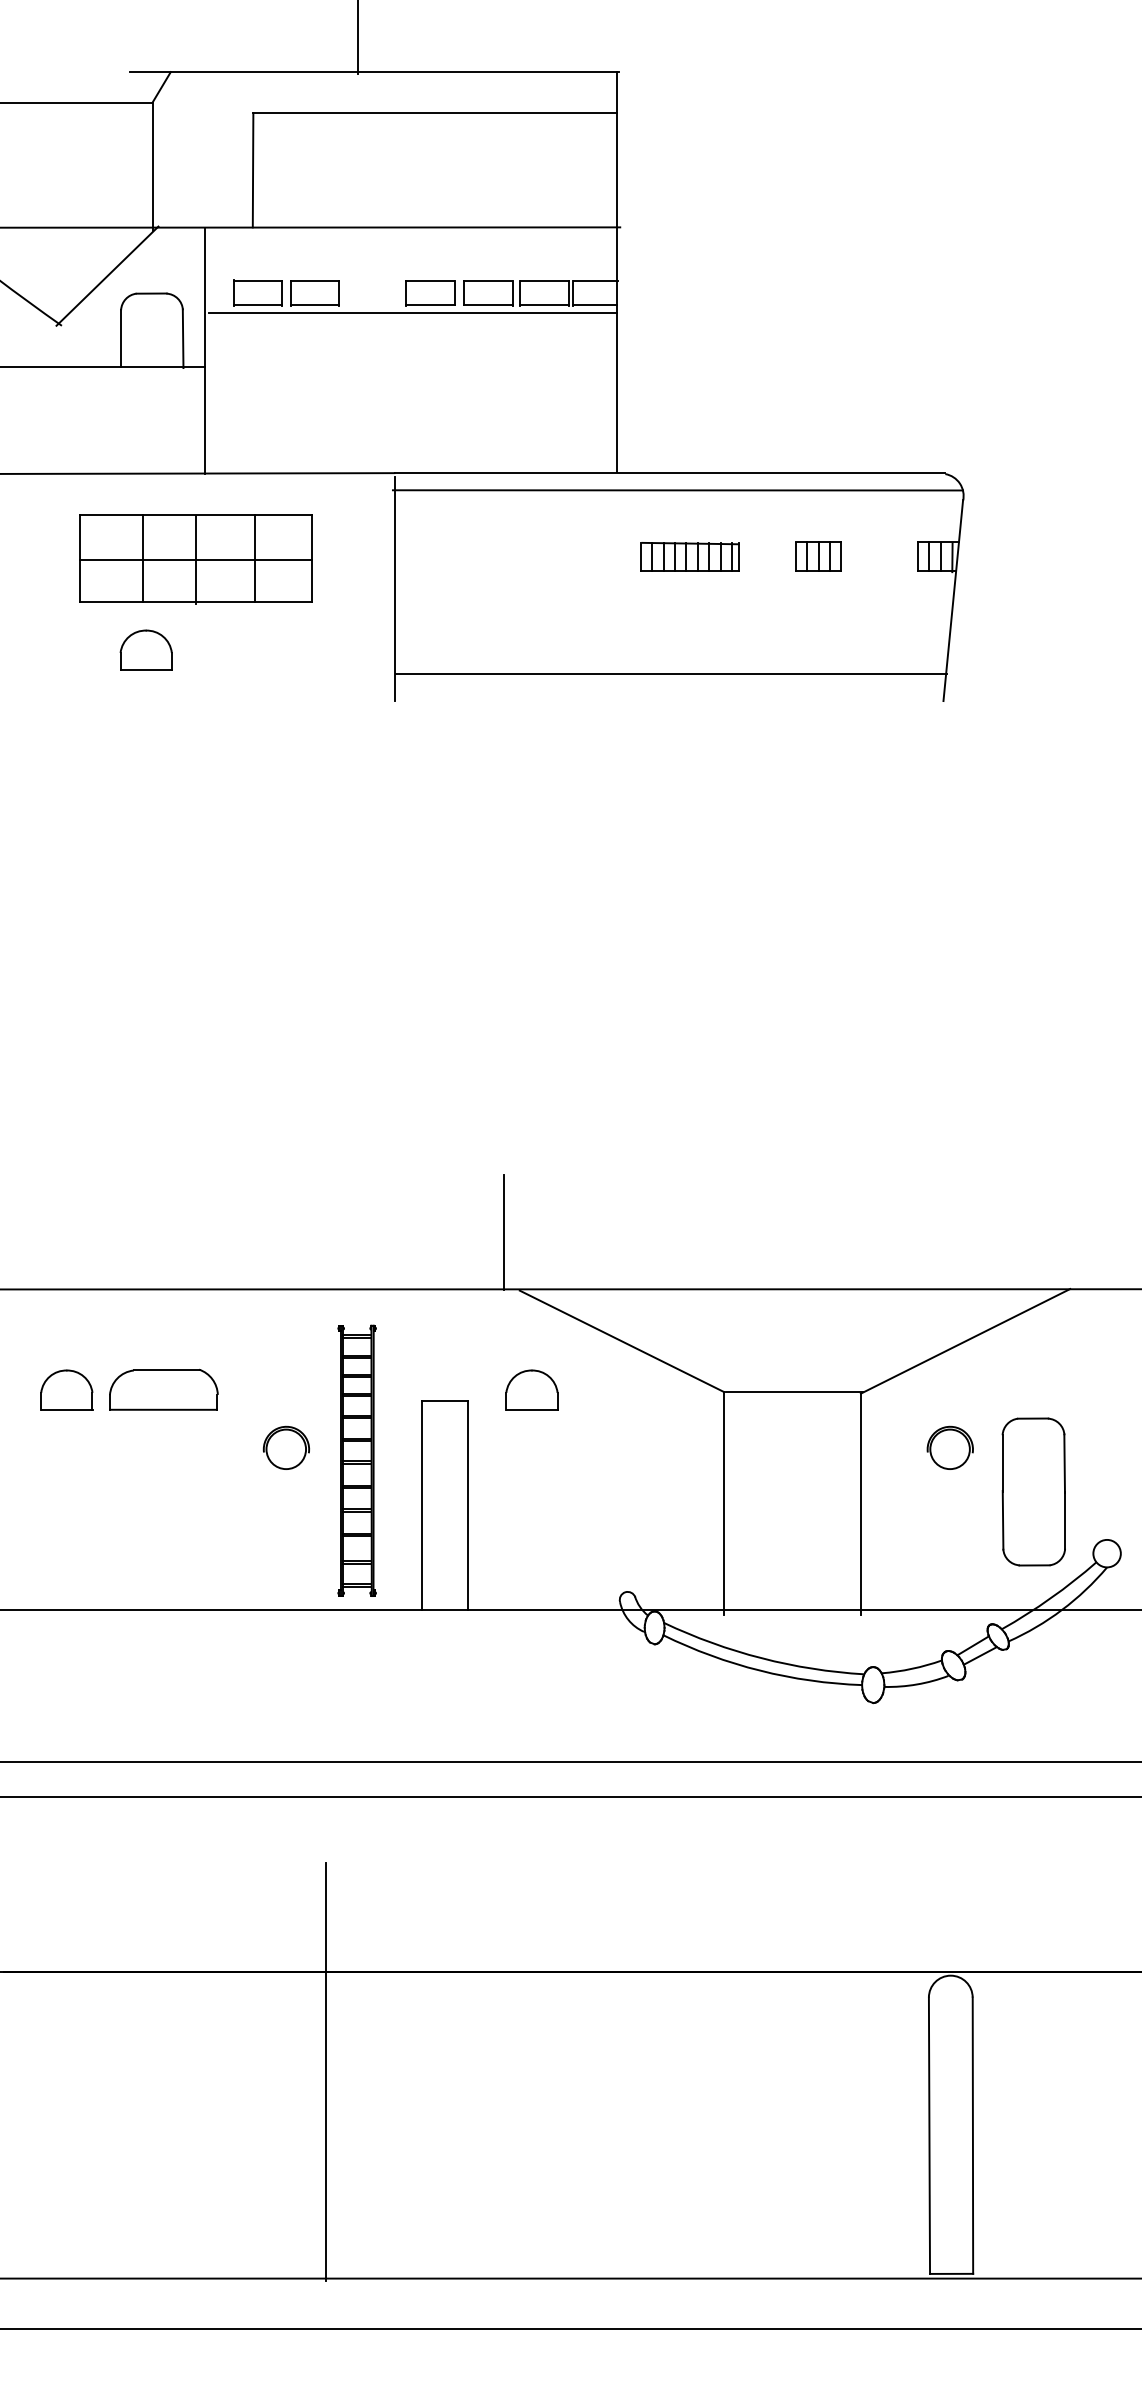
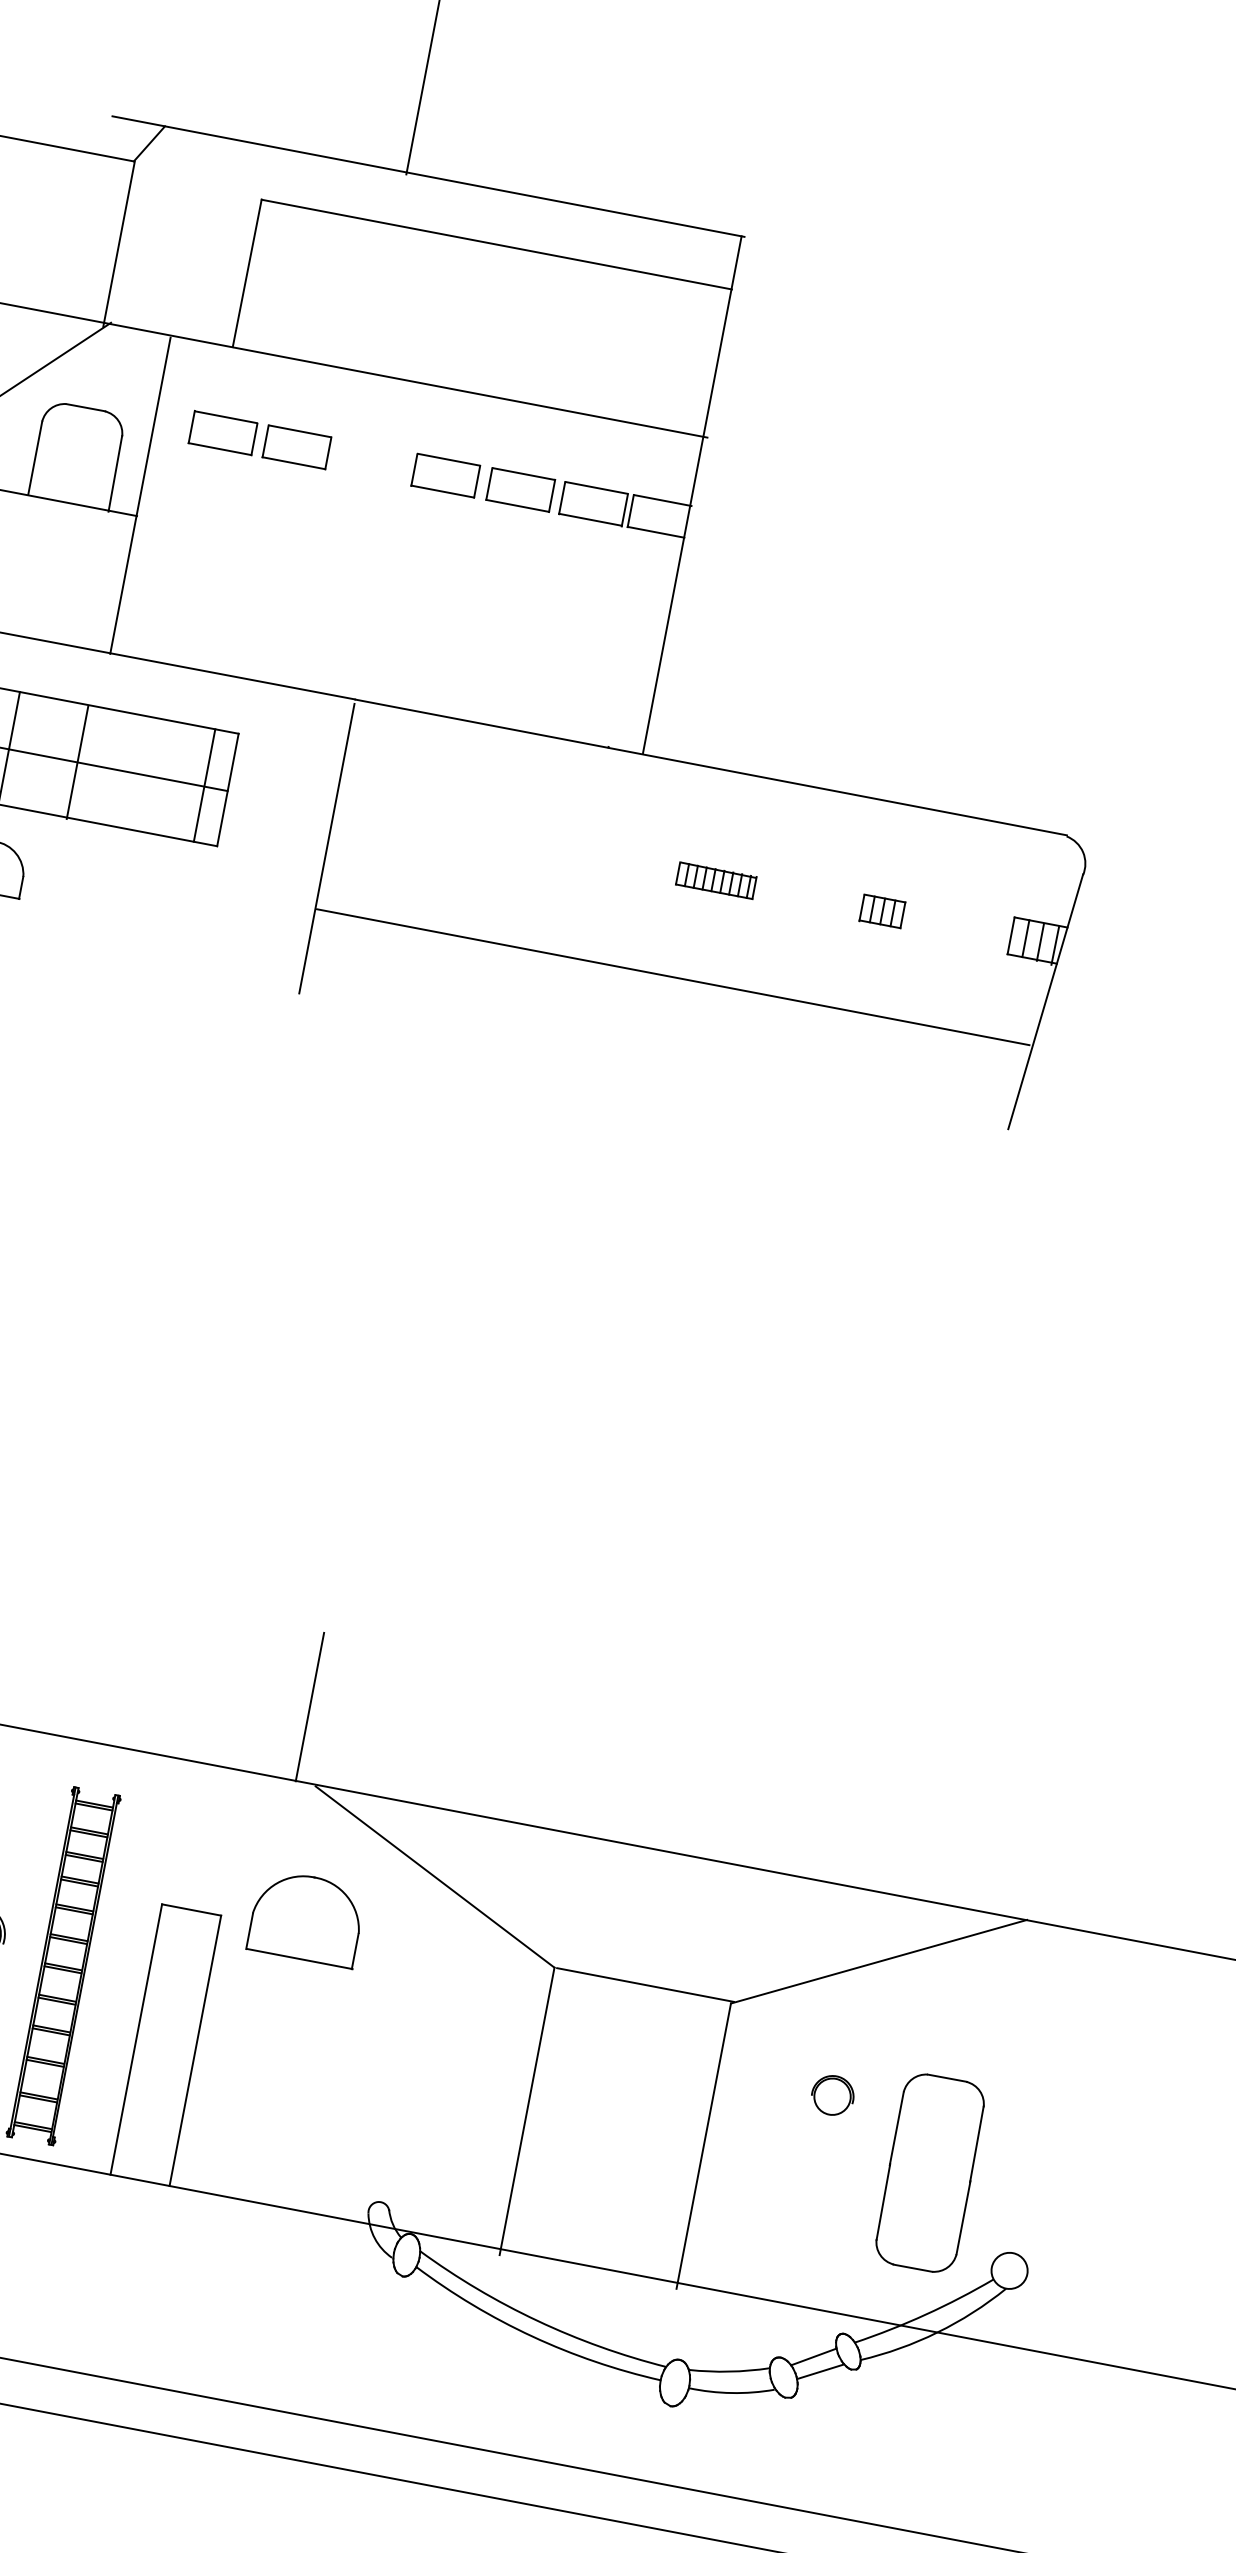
line: (412, 312) -> (418, 496), removed
line: (677, 490) -> (716, 791), removed
part: (689, 556) -> (715, 879), size x0.6
part: (818, 556) -> (882, 911), size x0.7
line: (255, 558) -> (205, 785), moved
line: (671, 674) -> (673, 977), moved
part: (531, 1389) -> (306, 1916), size x1.6
part: (949, 1447) -> (832, 2094), size x0.7

